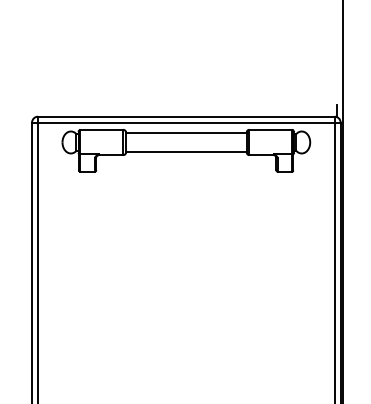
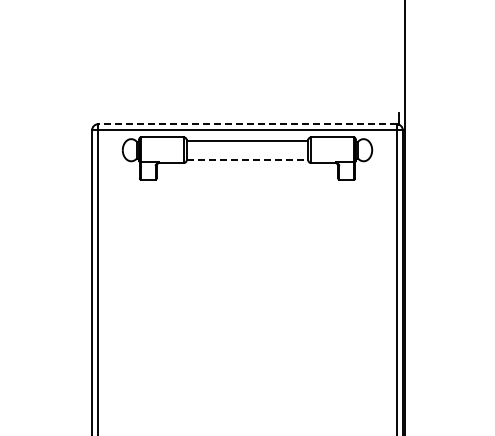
line: (186, 116) -> (247, 124), solid -> dashed
line: (186, 151) -> (247, 159), solid -> dashed

